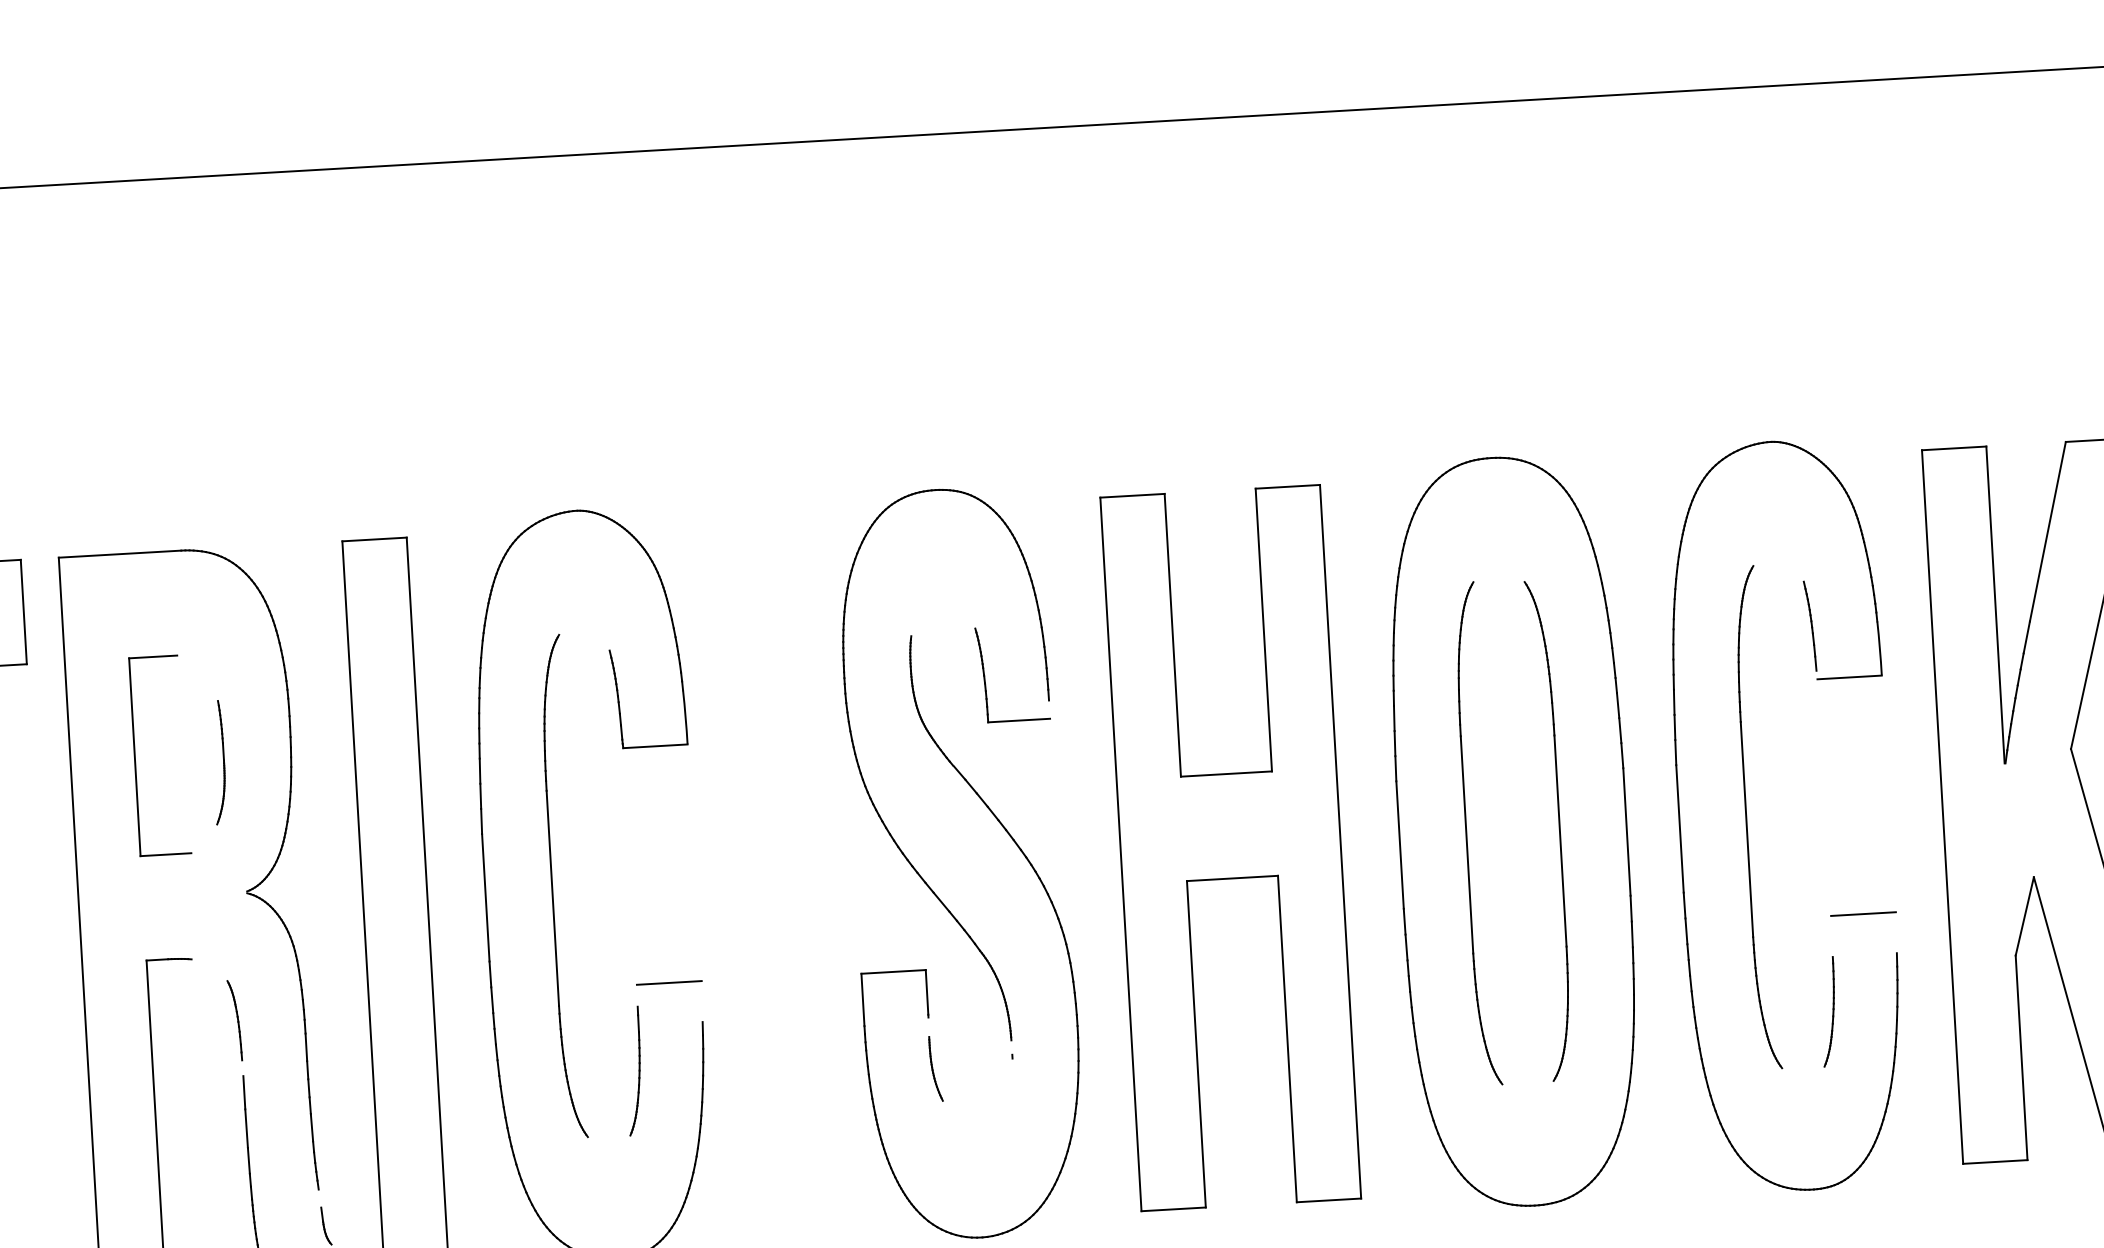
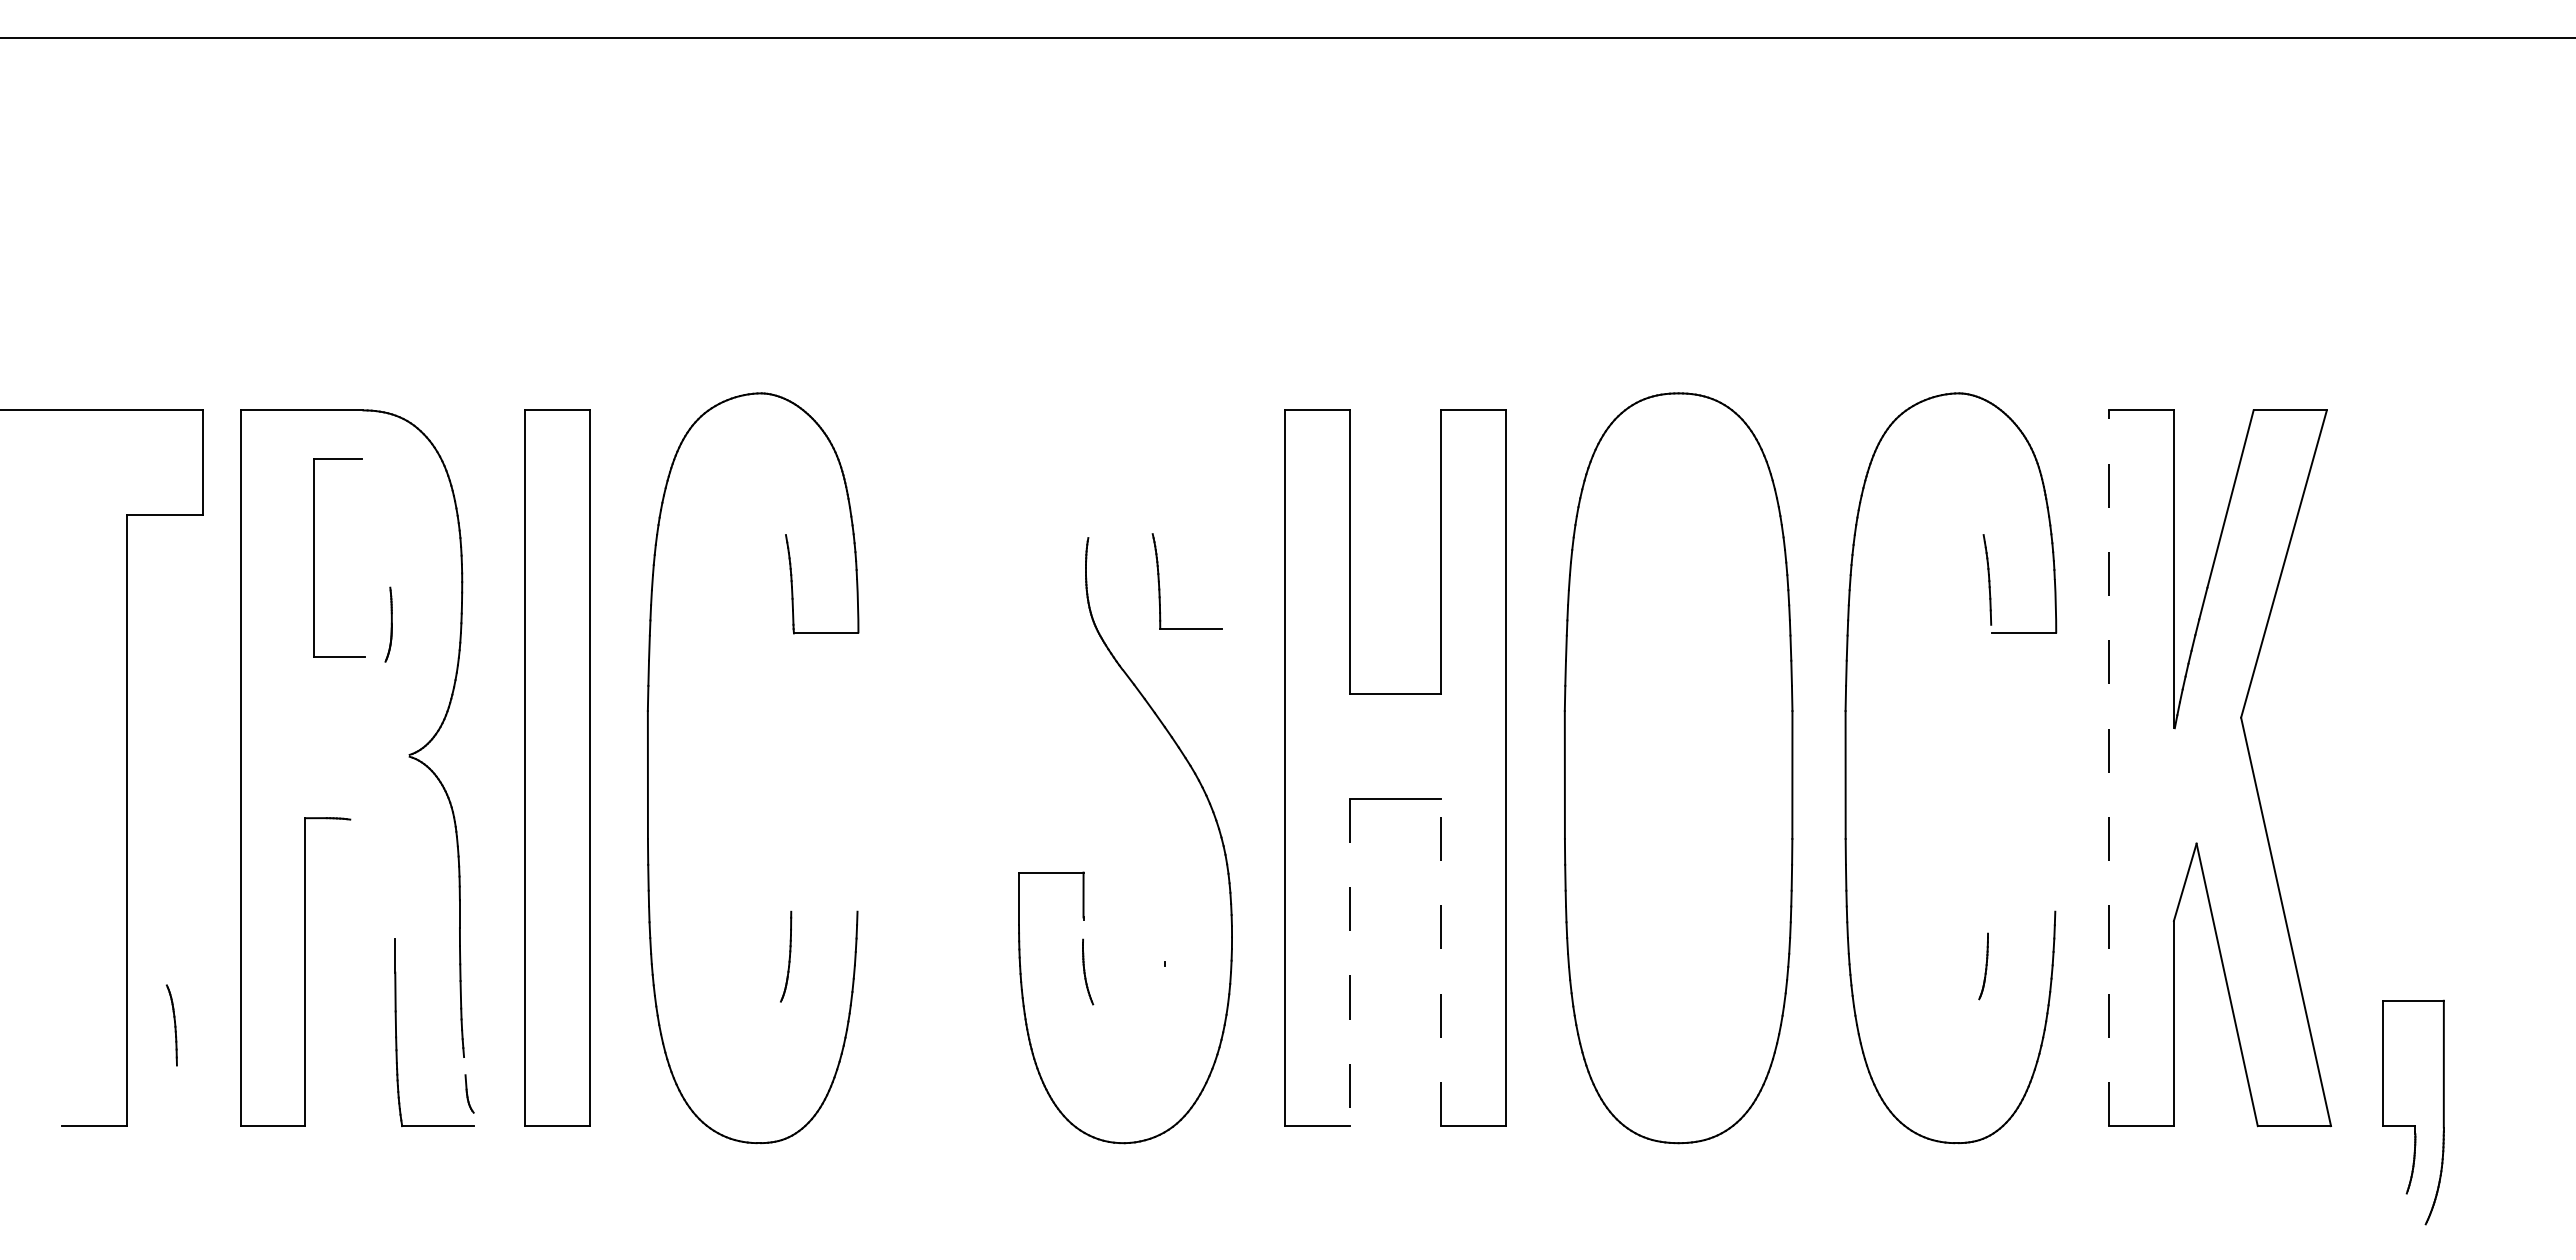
part: (135, 756) -> (314, 557), moved
part: (218, 762) -> (388, 624), size x0.6
part: (874, 802) -> (1041, 702), removed
line: (1942, 807) -> (2109, 768), solid -> dashed
part: (1747, 818) -> (1913, 768), removed
part: (1558, 830) -> (1724, 769), removed
part: (1467, 834) -> (1632, 768), removed
part: (552, 886) -> (715, 767), removed
line: (1863, 913) -> (2024, 870), removed
line: (668, 982) -> (825, 870), removed
part: (1828, 1011) -> (1983, 966), size x0.6
part: (234, 1020) -> (171, 1025), moved
line: (1287, 1039) -> (1441, 962), solid -> dashed
line: (1196, 1044) -> (1349, 962), solid -> dashed
part: (633, 1070) -> (785, 956), size x0.7

